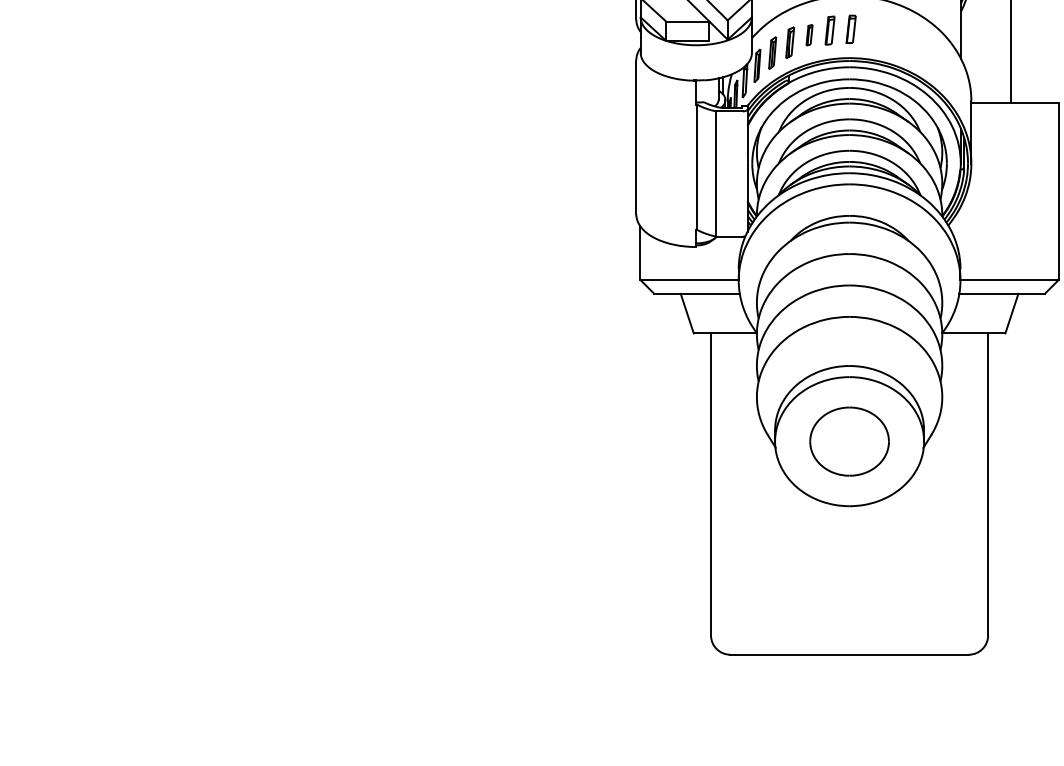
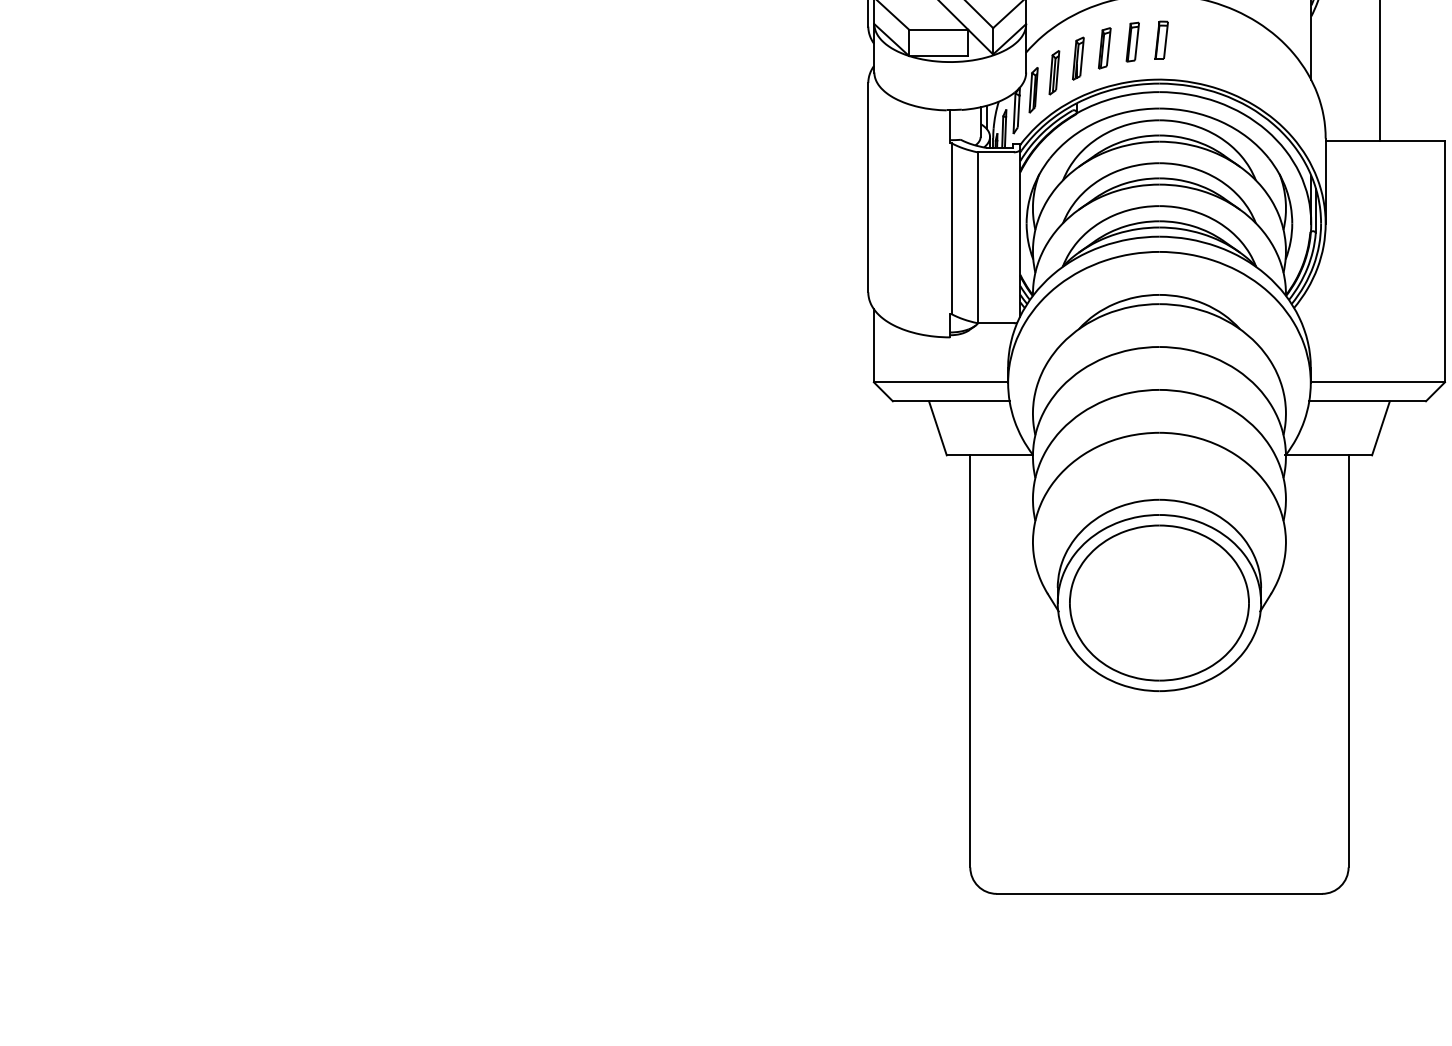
part: (809, 35) -> (1104, 48), size x1.43
part: (849, 441) -> (1159, 602), size x1.67

